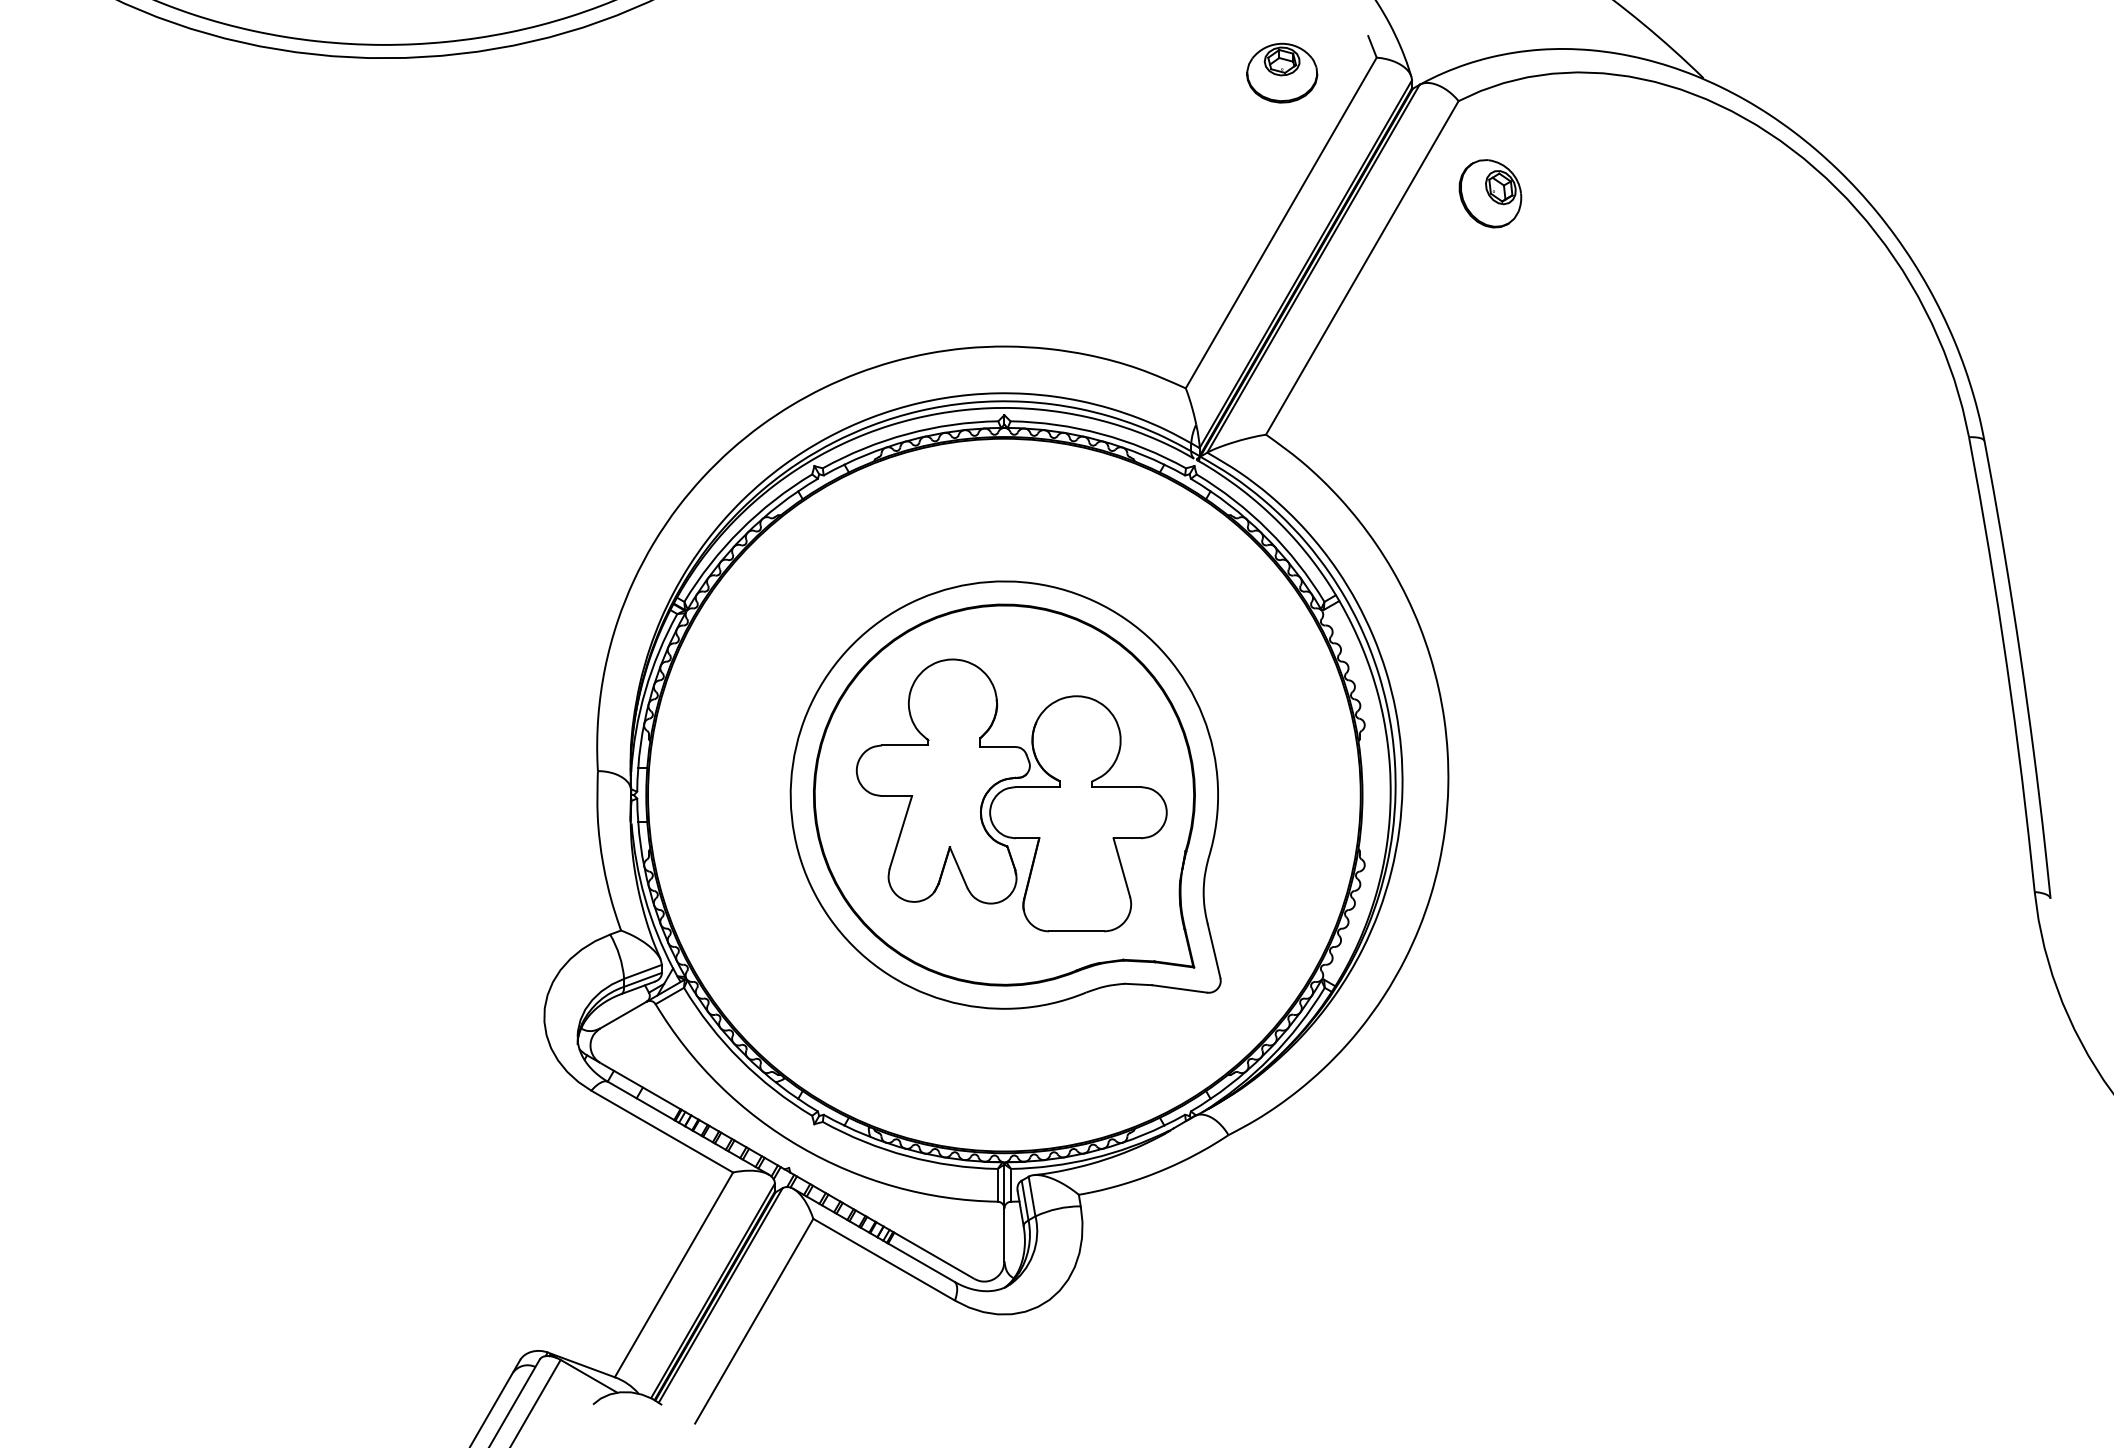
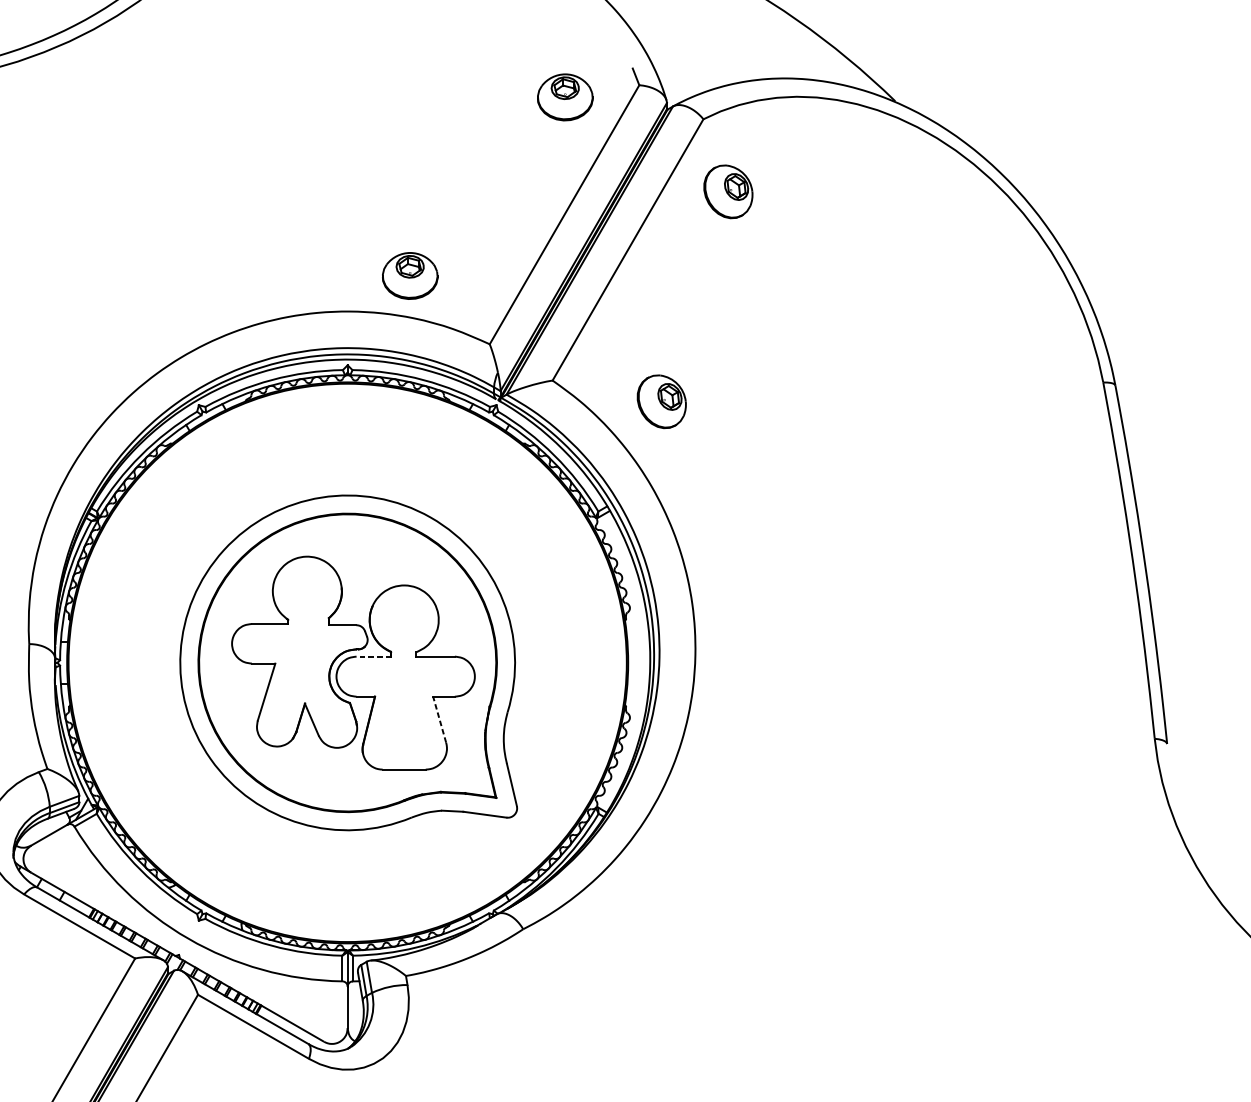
part: (1084, 300) -> (410, 275), added
part: (1405, 461) -> (661, 401), added
line: (1037, 787) -> (373, 656), solid -> dashed
line: (1121, 867) -> (439, 719), solid -> dashed

